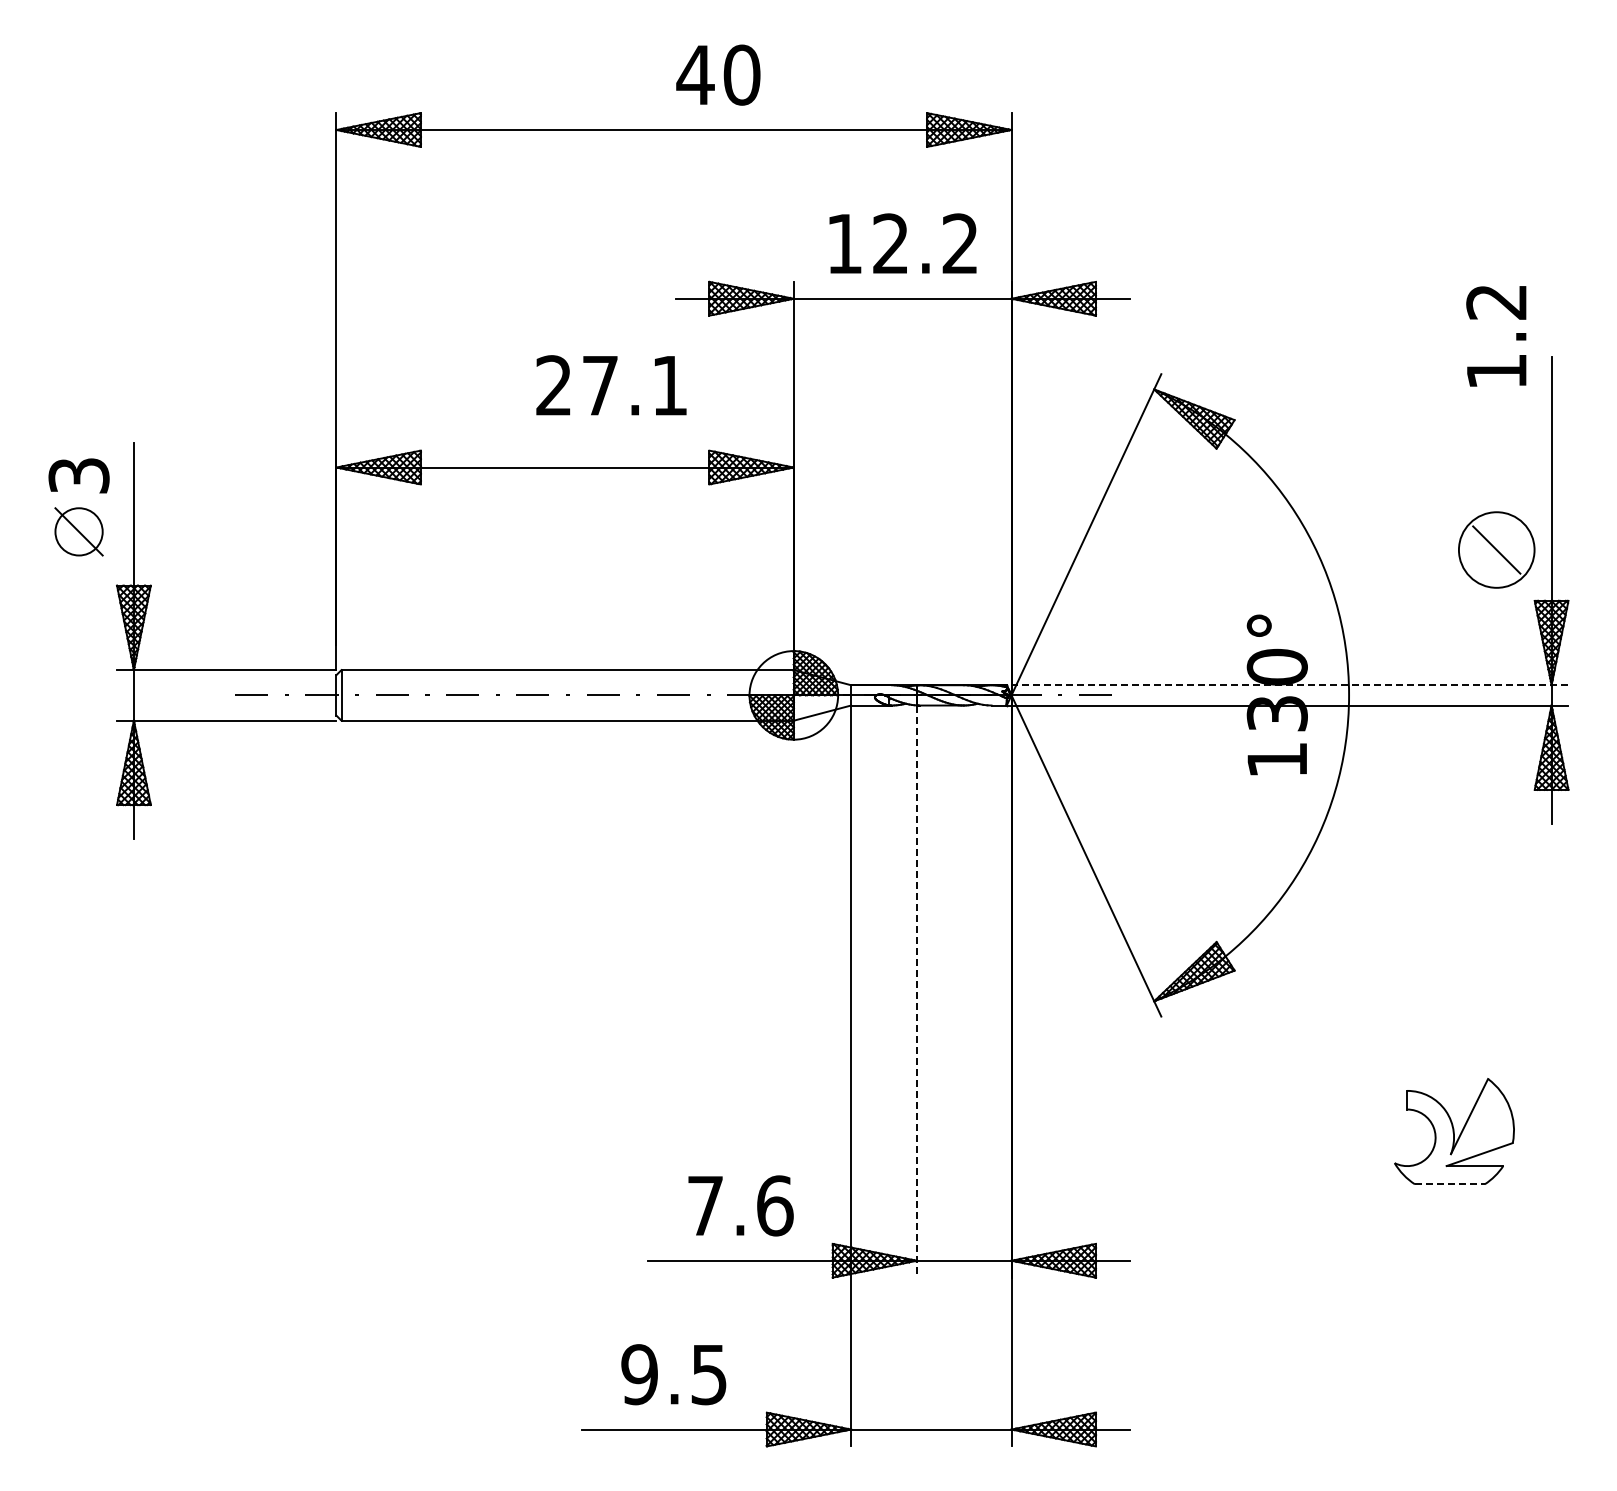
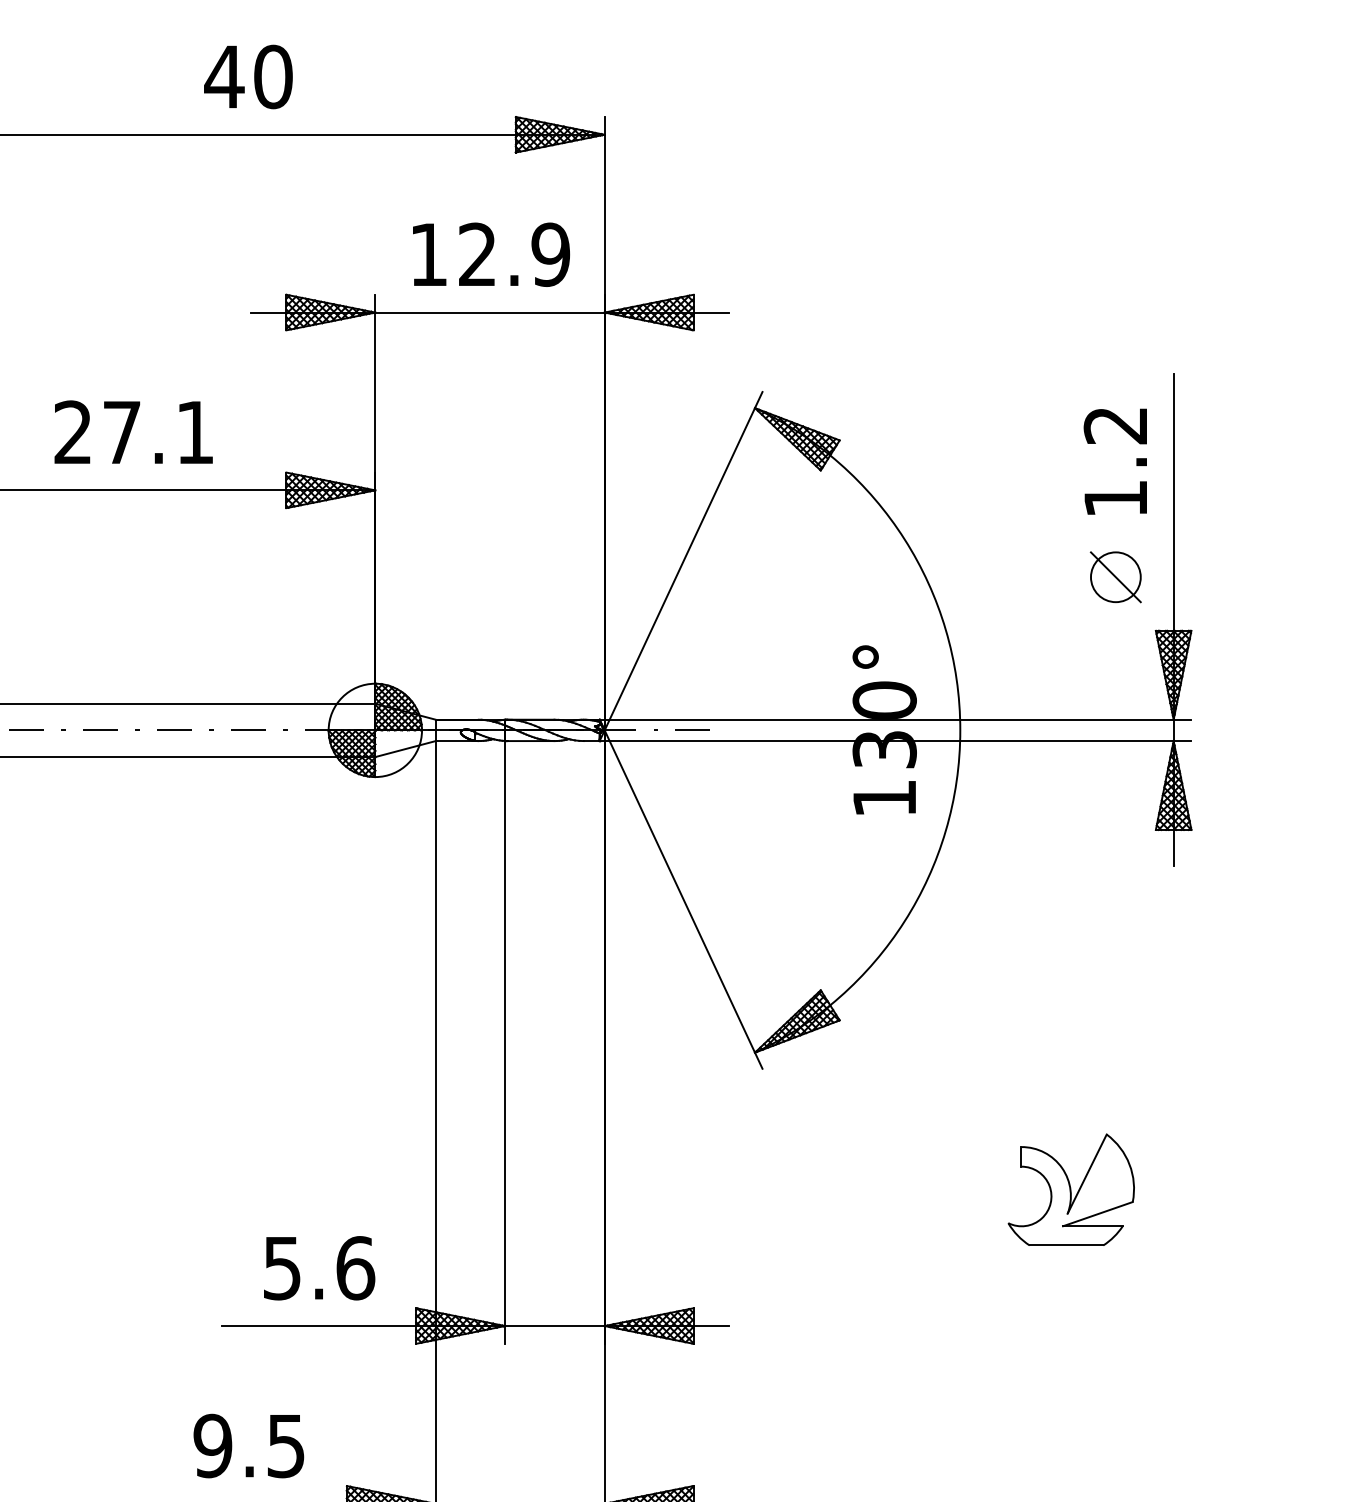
text: (718, 74) -> (248, 76), moved
text: (960, 243) -> (550, 254), 12.2 -> 12.9
text: (1496, 336) -> (1115, 461), moved
text: (611, 385) -> (133, 432), moved
circle: (1496, 549) -> (1115, 576), size x0.62
line: (1287, 685) -> (895, 719), dashed -> solid
line: (917, 992) -> (505, 1043), dashed -> solid
line: (1449, 1184) -> (1066, 1245), dashed -> solid
text: (705, 1206) -> (282, 1268), 7.6 -> 5.6

